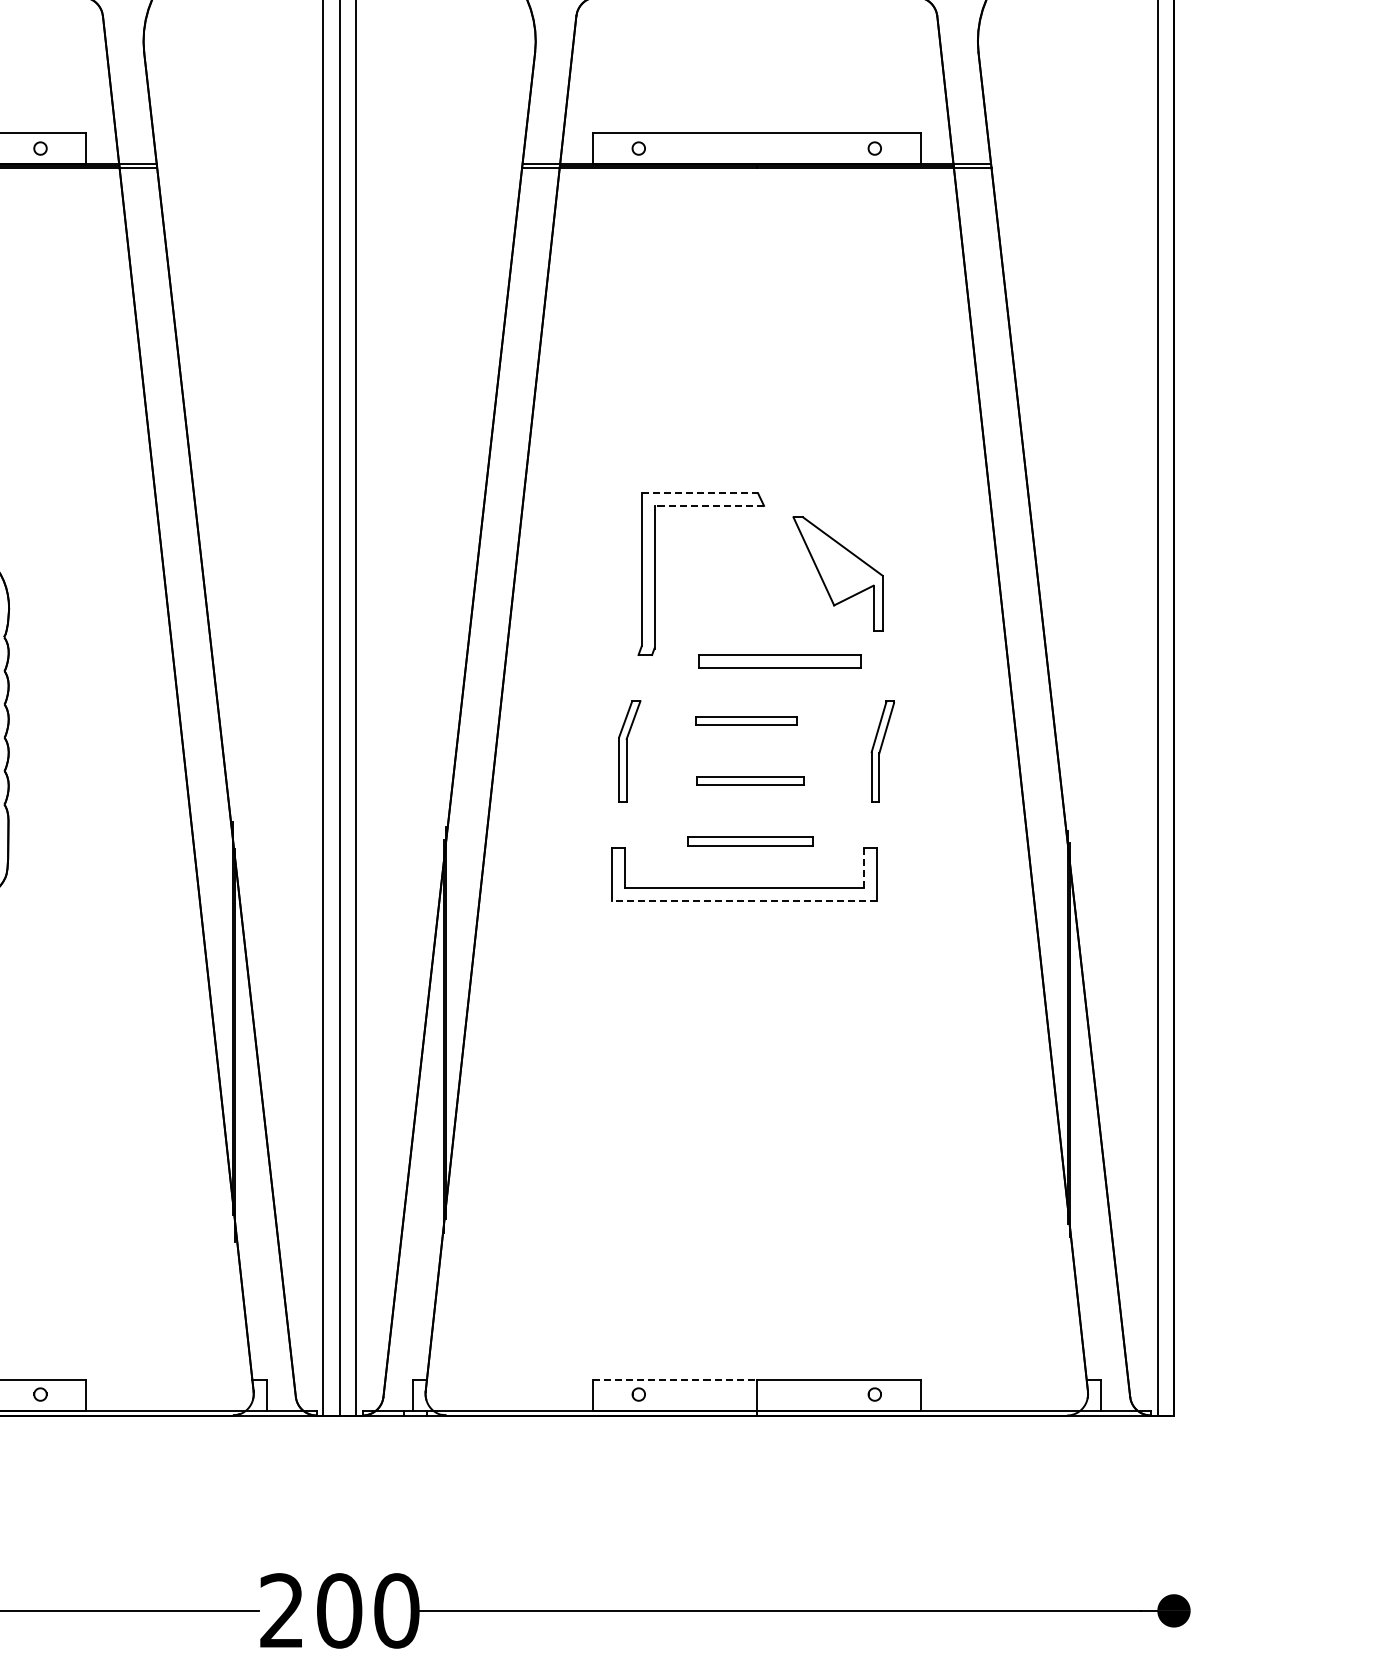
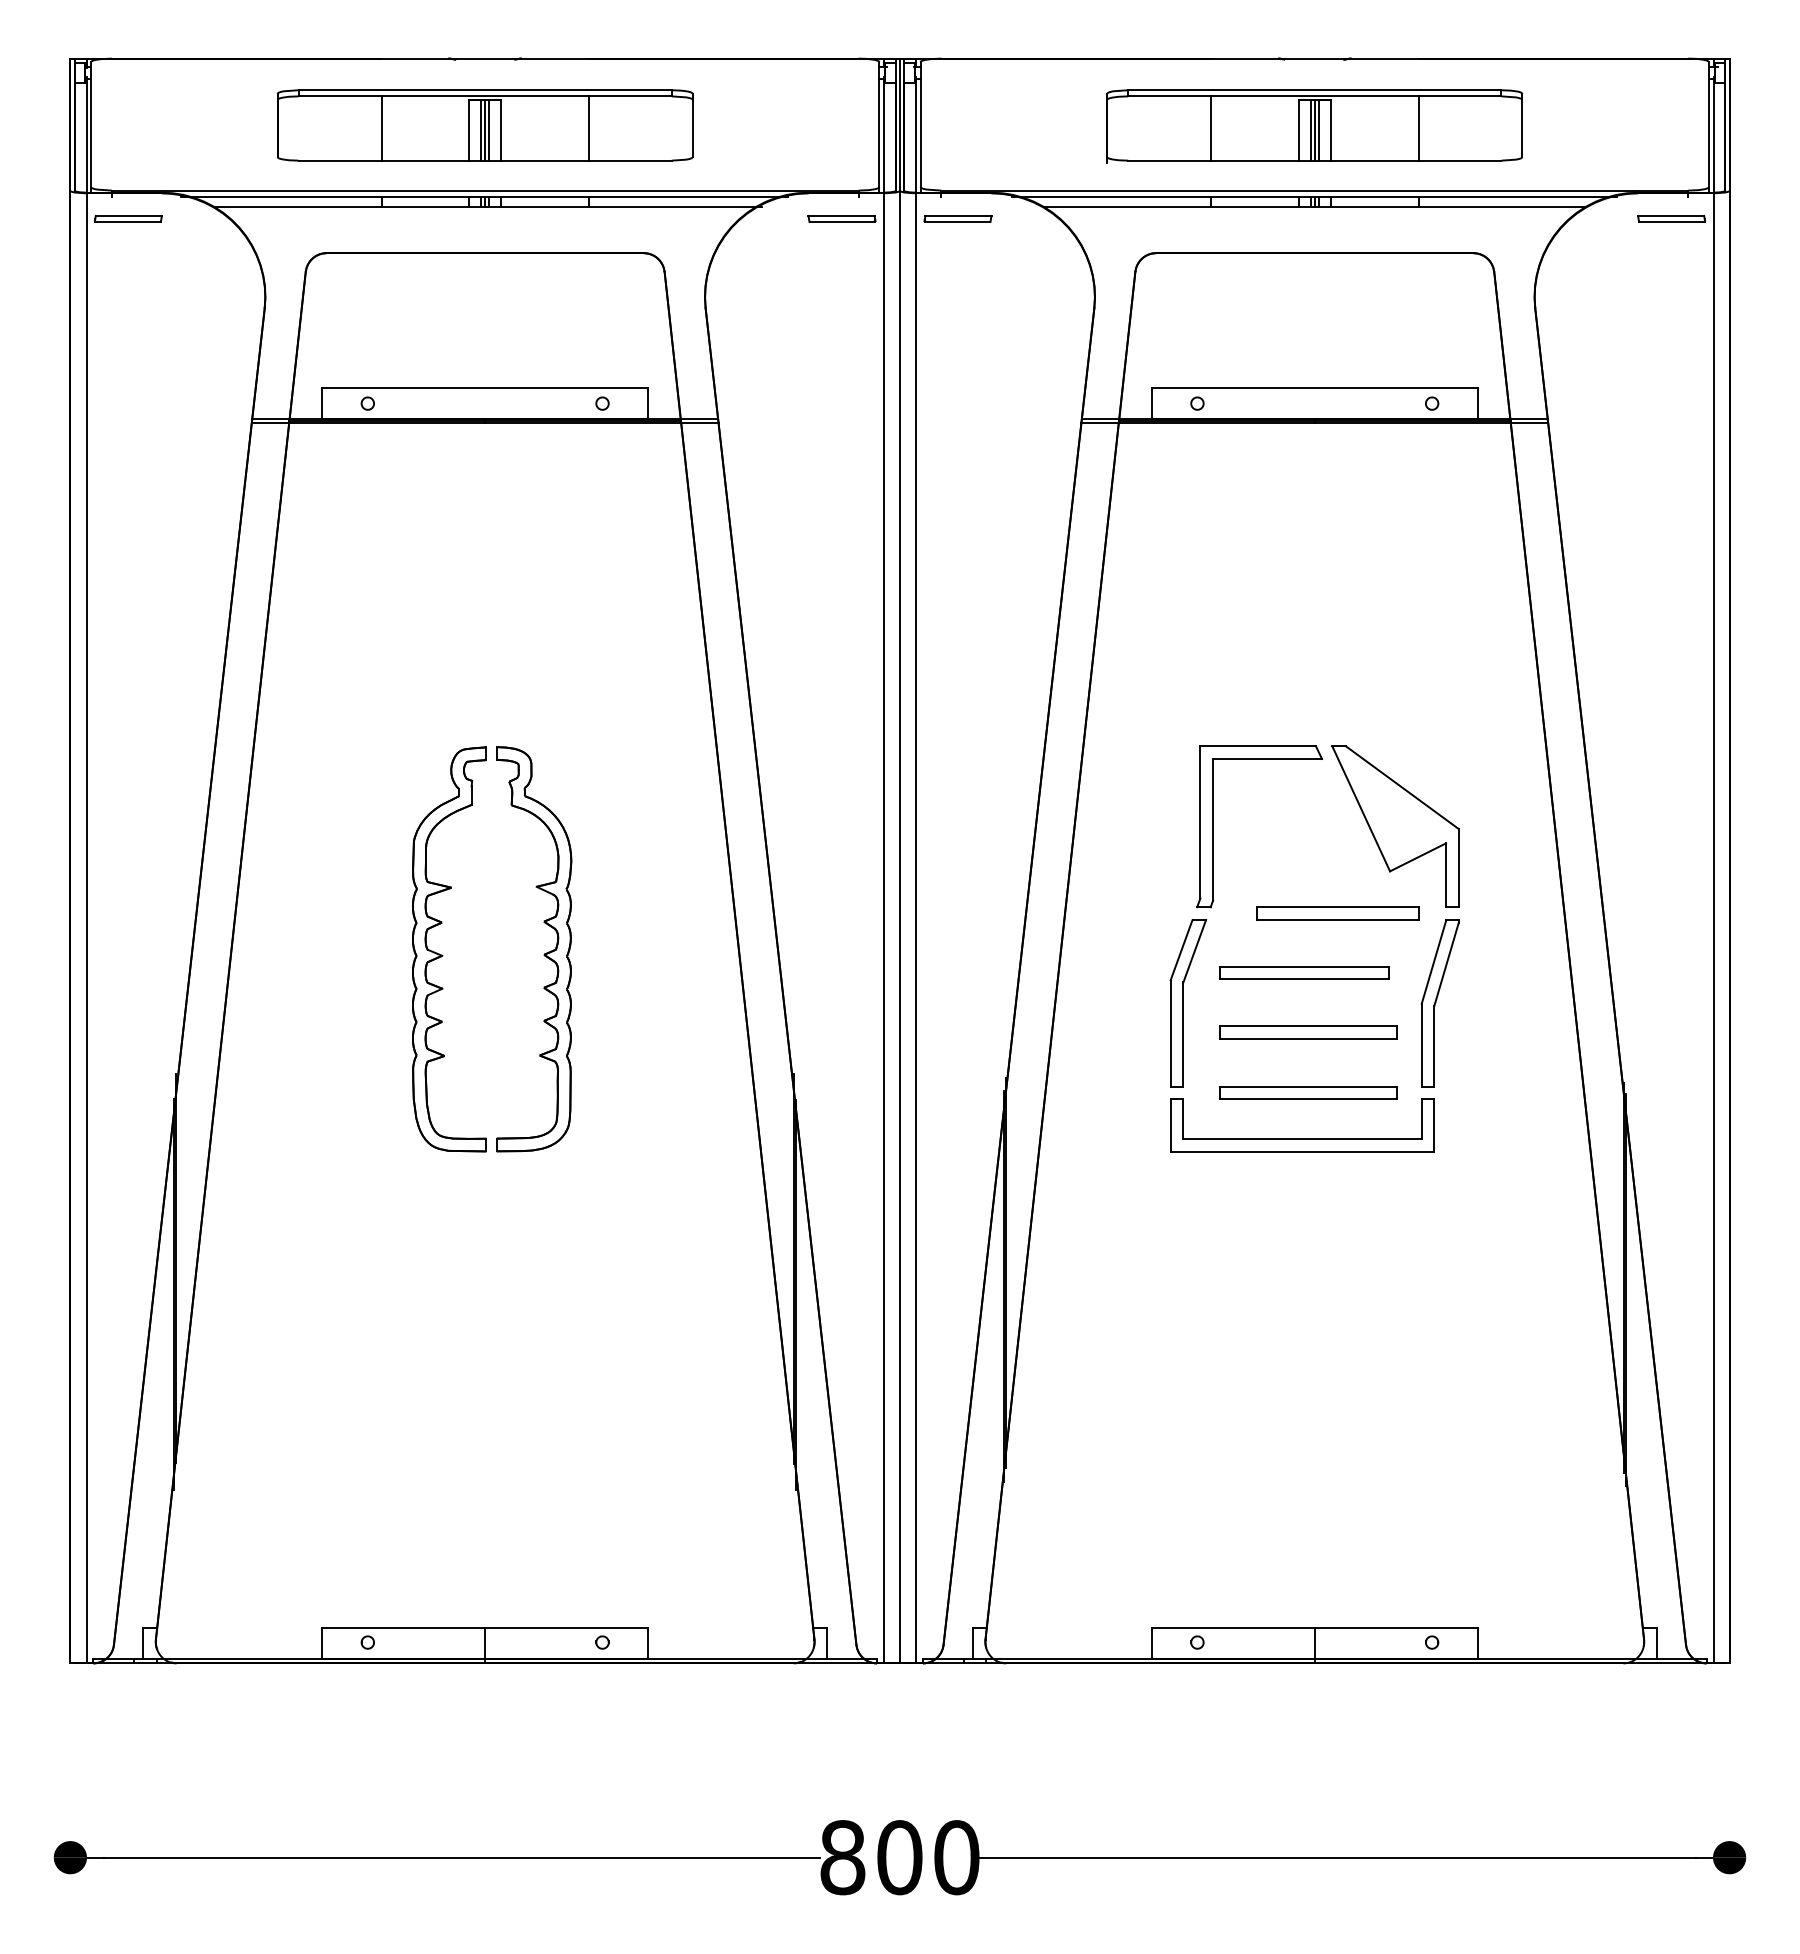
line: (700, 493) -> (1258, 746), dashed -> solid
line: (709, 505) -> (1267, 758), dashed -> solid
part: (837, 573) -> (1395, 826), size x1.43
part: (746, 720) -> (1304, 972), size x1.67
part: (629, 750) -> (1188, 1002), size x1.67
part: (882, 751) -> (1439, 1003), size x1.67
part: (750, 781) -> (1308, 1032), size x1.67
part: (750, 841) -> (1308, 1092), size x1.43
line: (864, 868) -> (1421, 1119), dashed -> solid
line: (744, 900) -> (1302, 1151), dashed -> solid
line: (675, 1380) -> (1233, 1628), dashed -> solid
text: (281, 1610) -> (842, 1857), 200 -> 800

